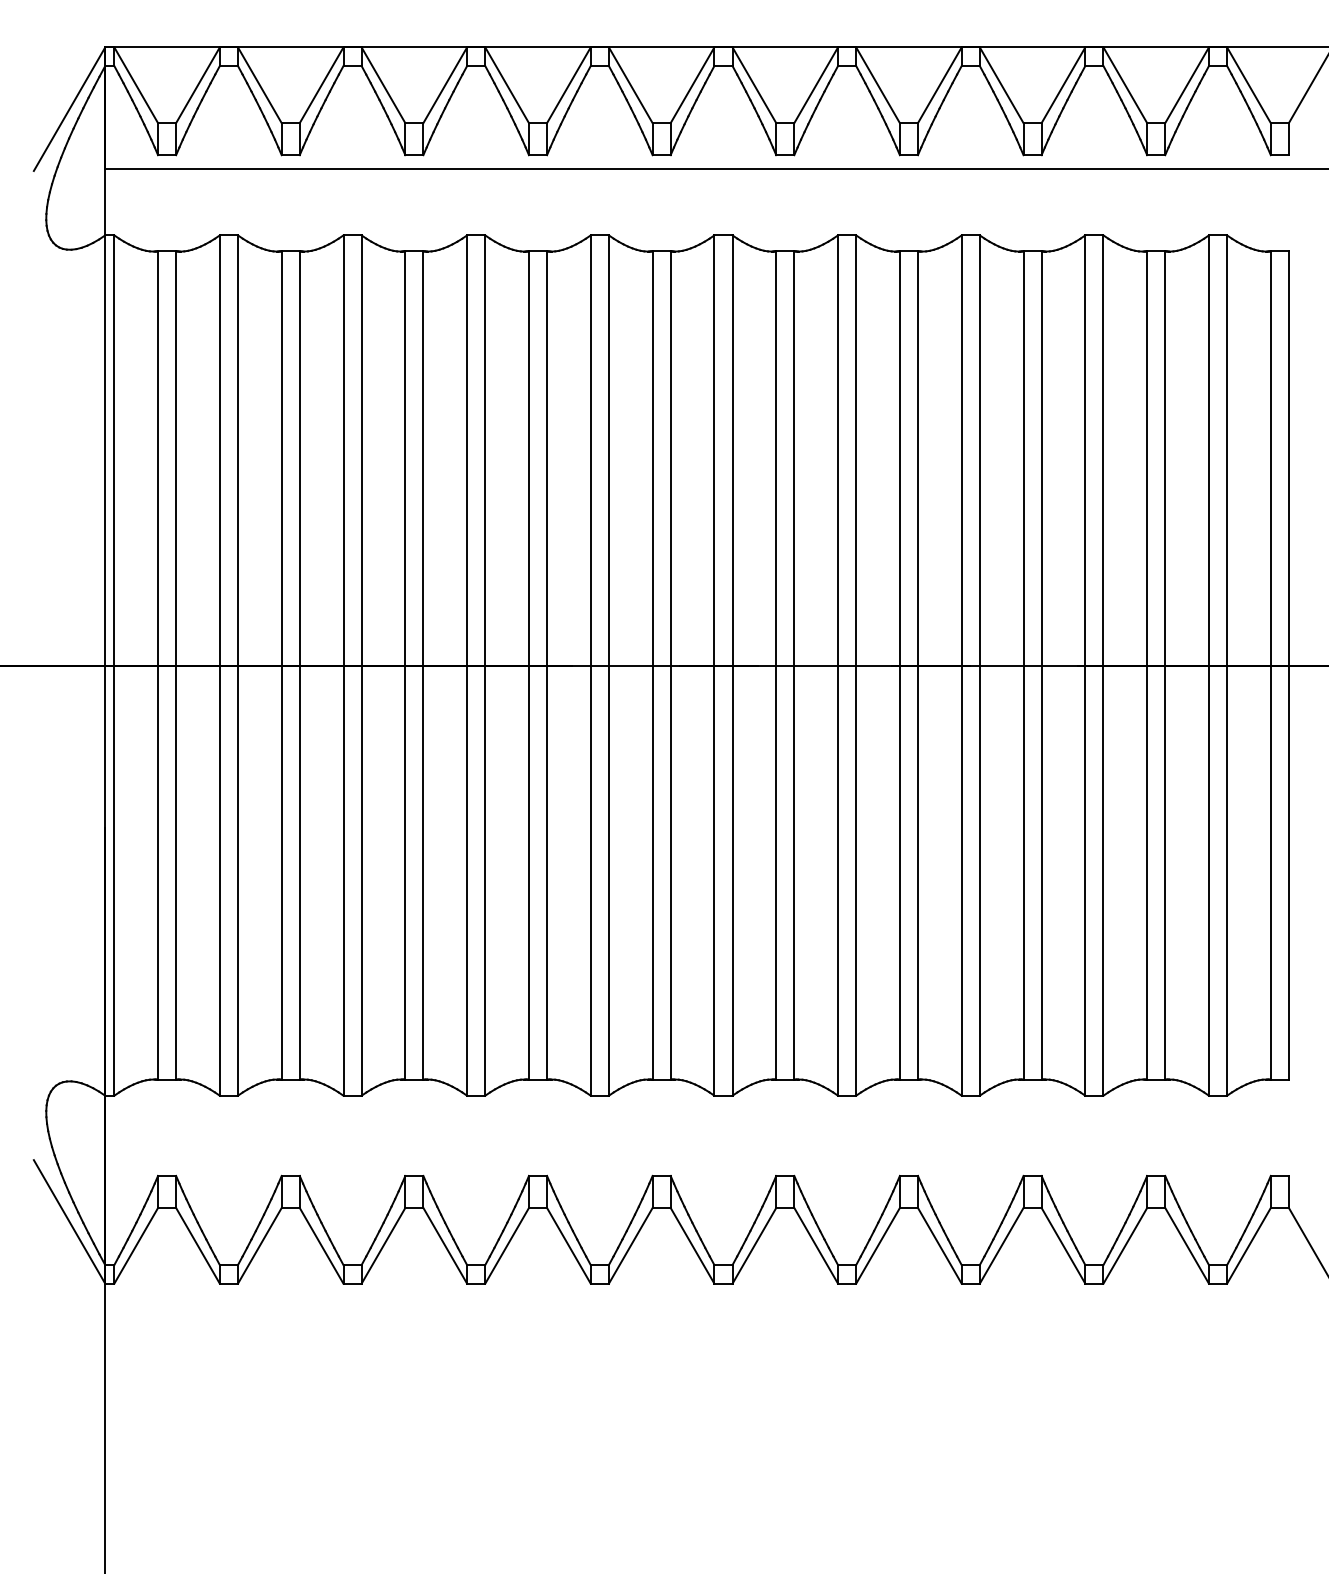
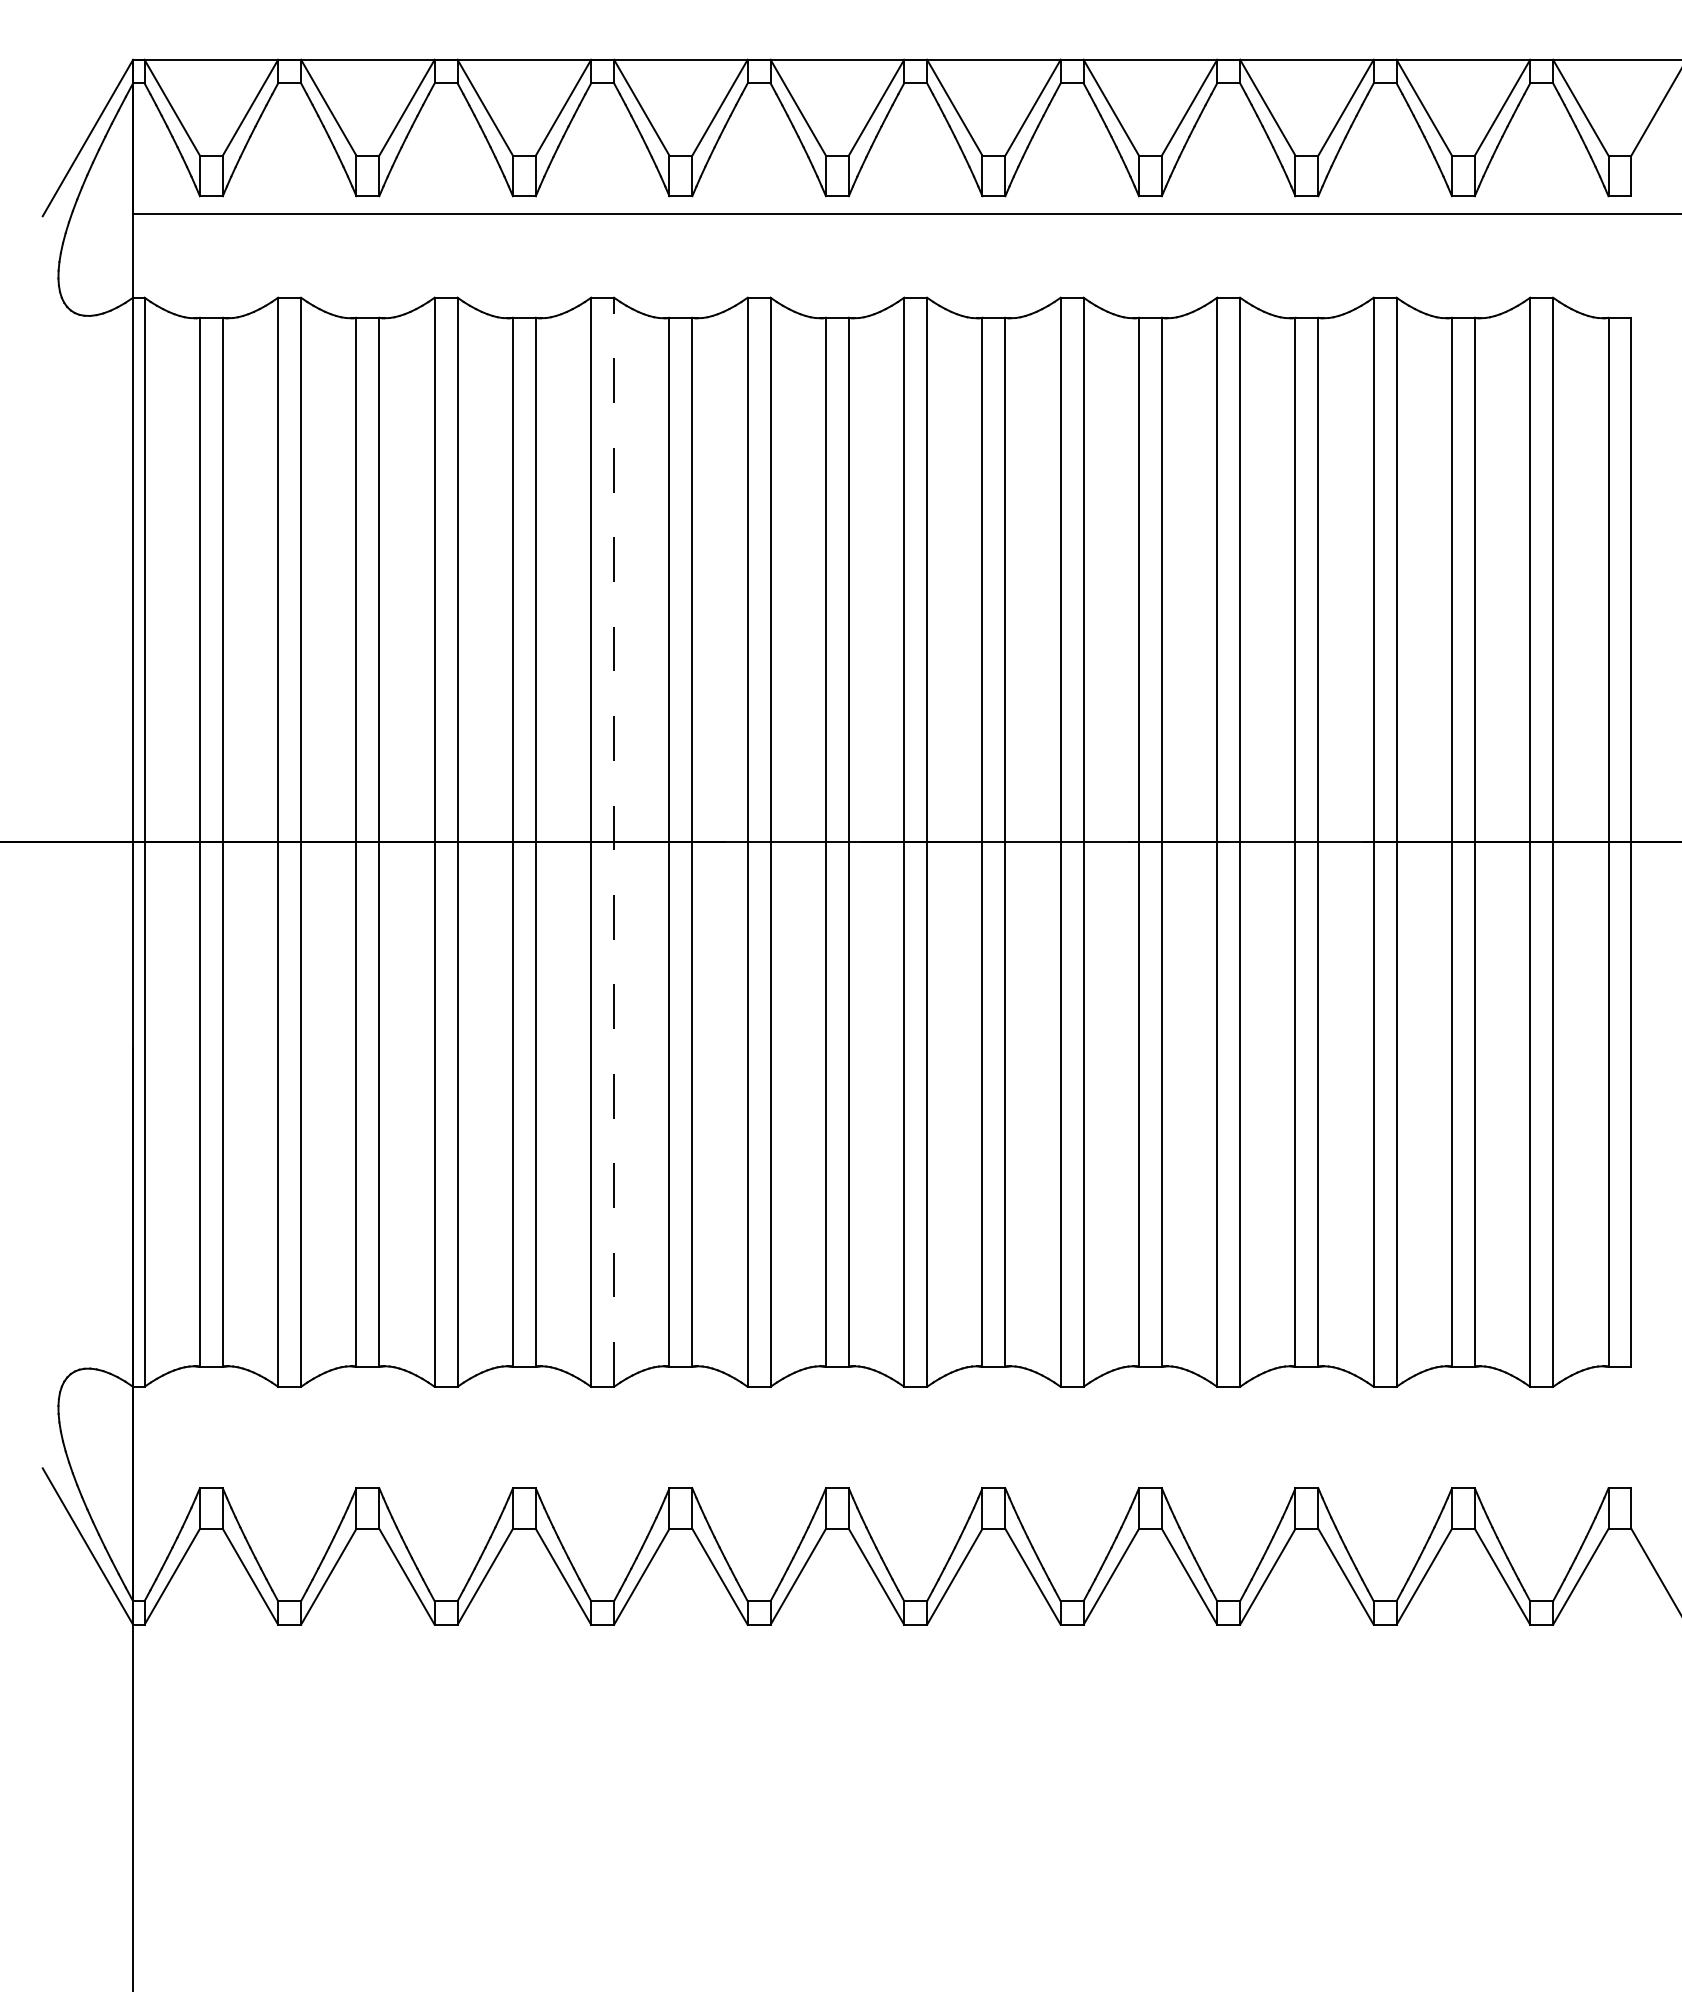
line: (485, 665) -> (614, 842), solid -> dashed

